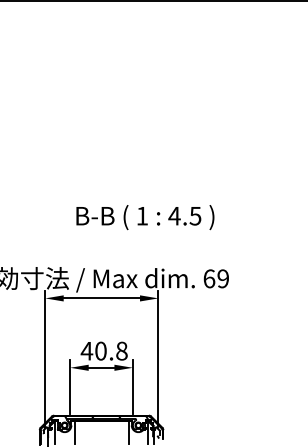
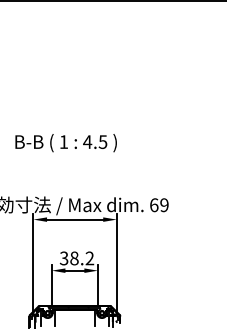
text: (144, 218) -> (65, 143), moved
text: (103, 351) -> (76, 258), 40.8 -> 38.2

